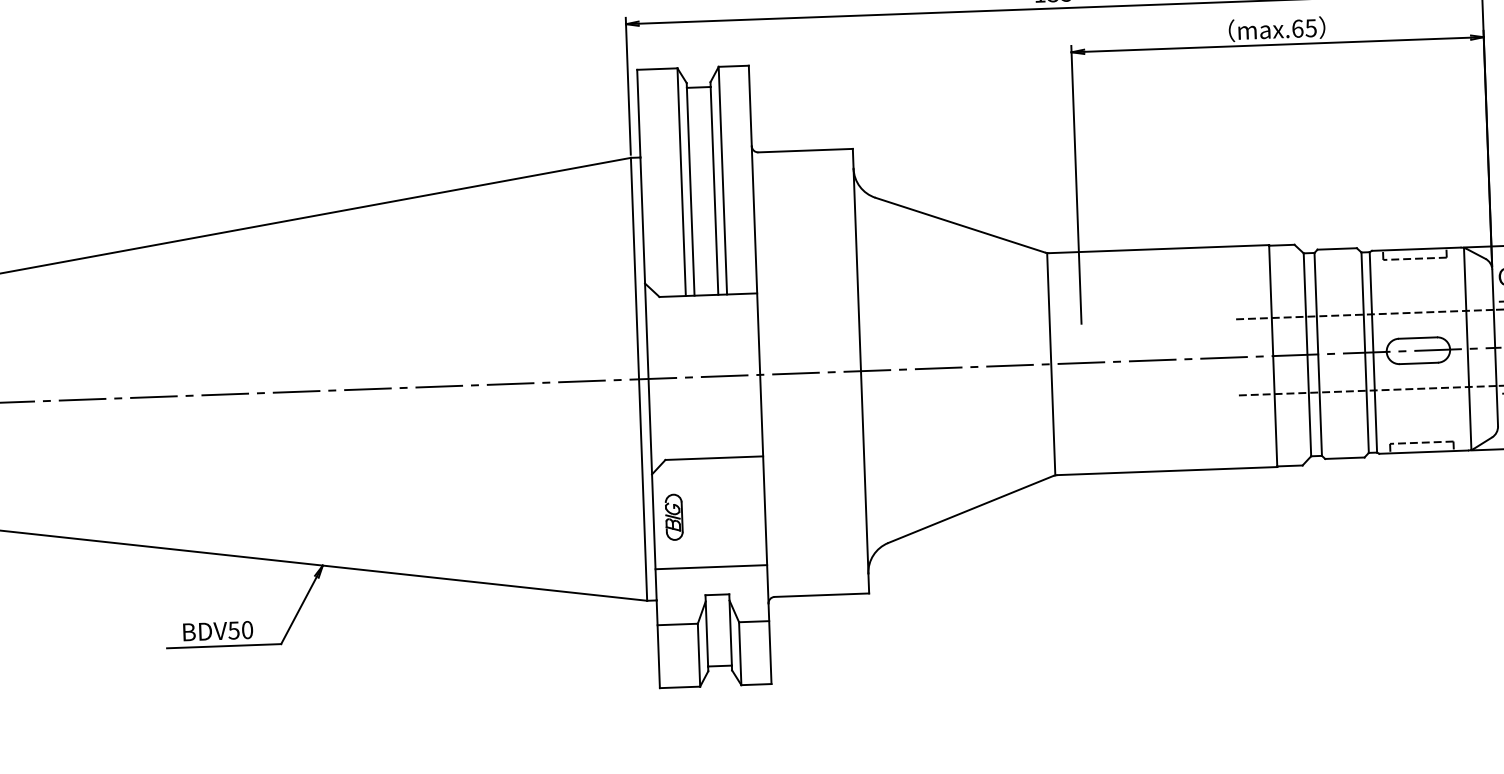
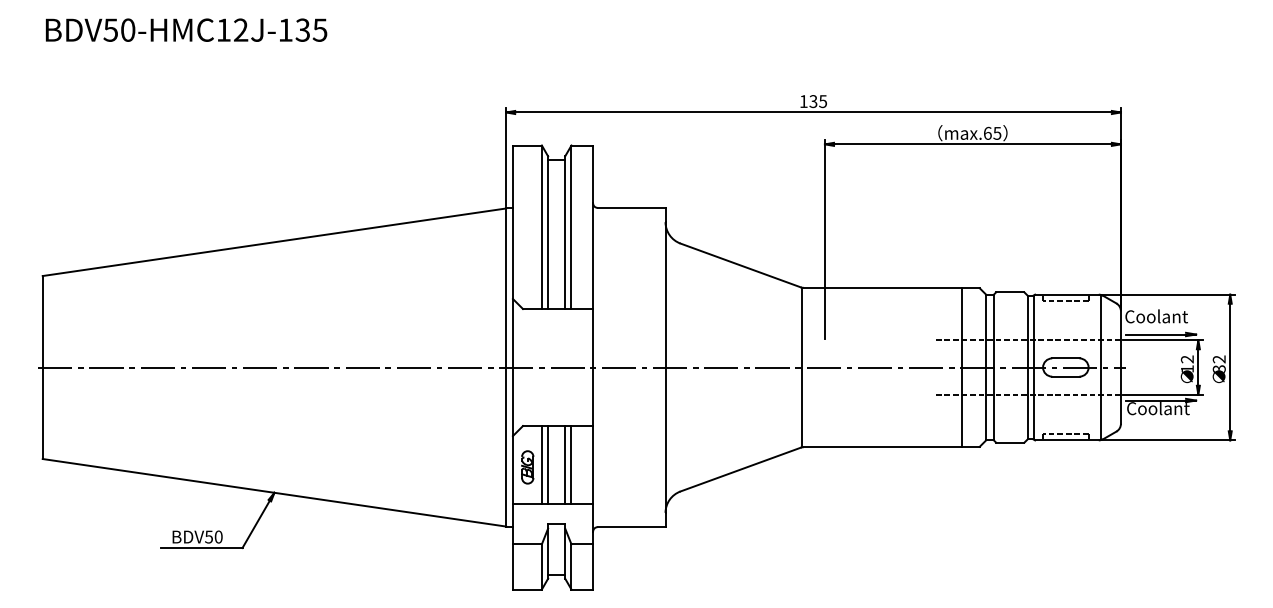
line: (726, 512) -> (565, 465), added
line: (735, 512) -> (571, 465), added
line: (693, 513) -> (541, 465), added
line: (703, 513) -> (548, 465), added

